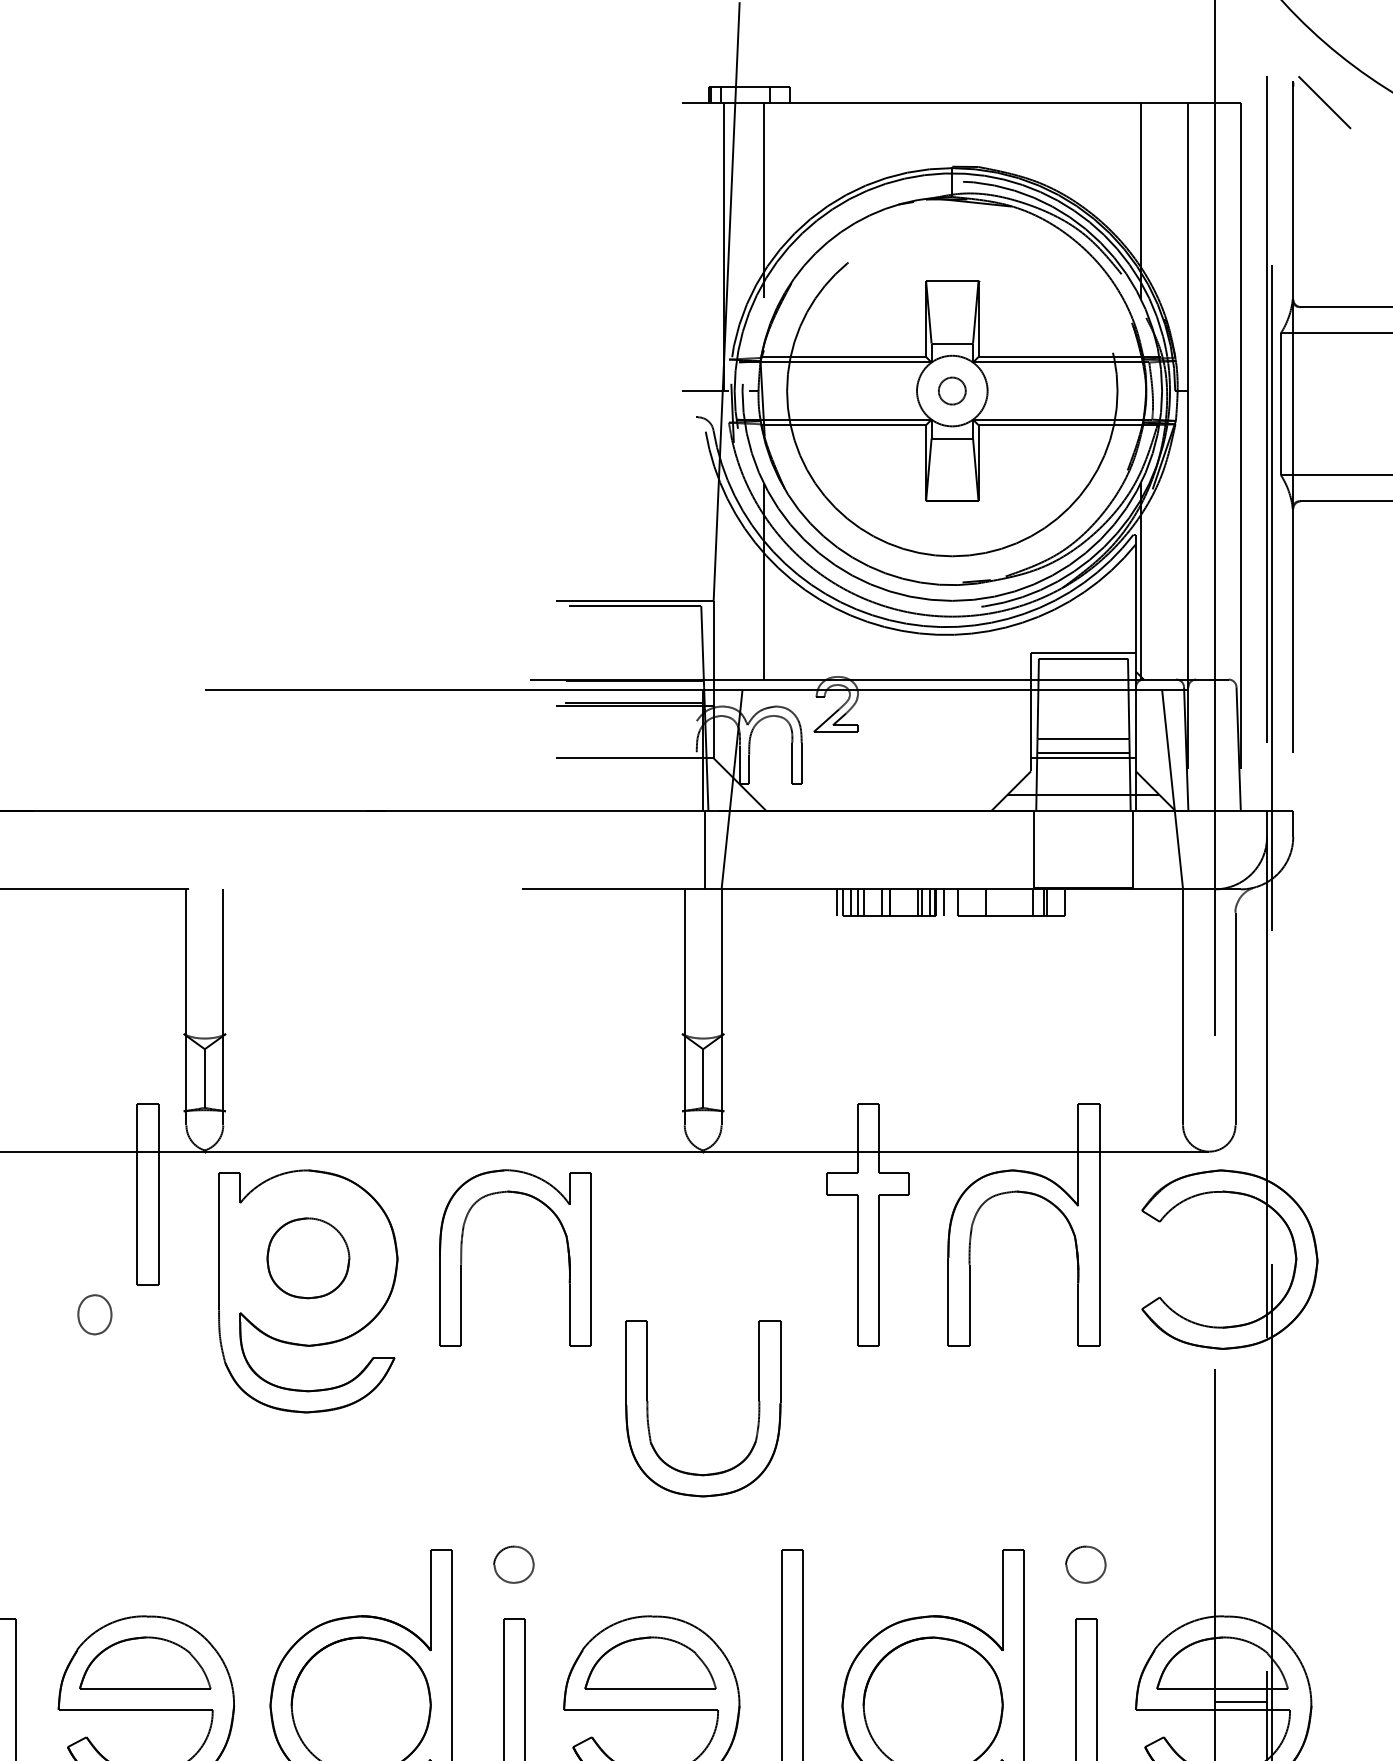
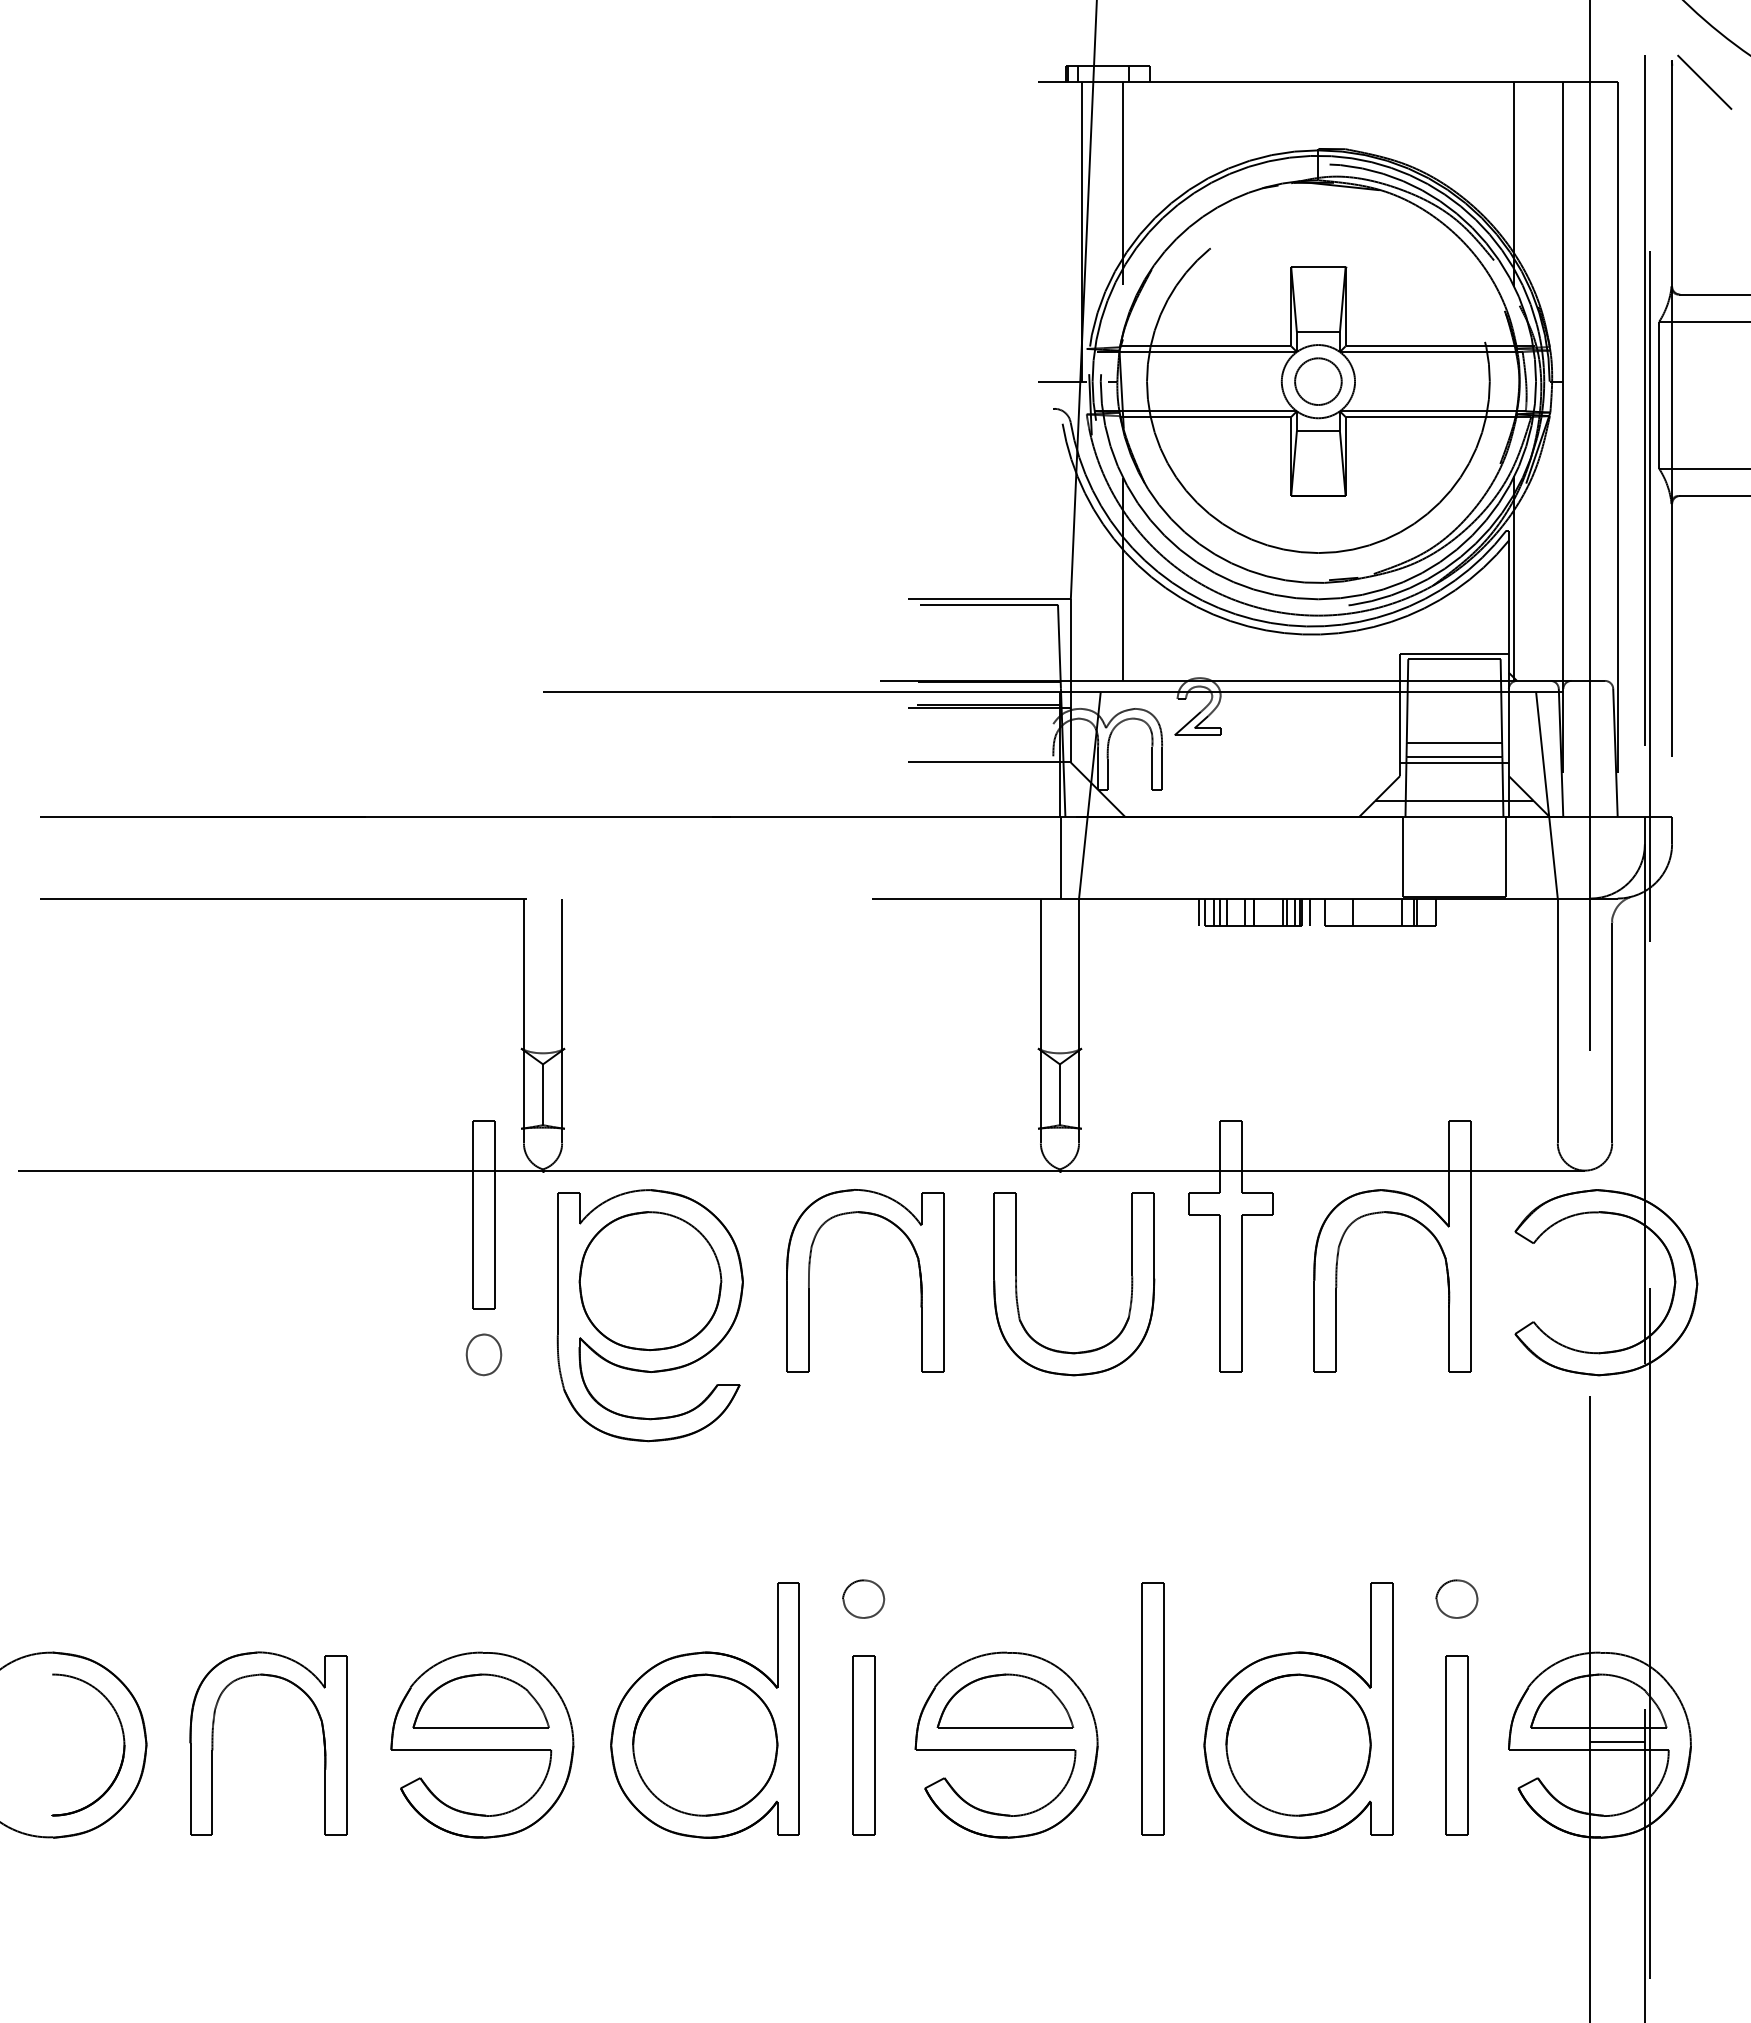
circle: (952, 390) -> (1318, 381), size x1.67
part: (308, 1258) -> (650, 1281), size x1.67
part: (94, 1314) -> (483, 1354), moved
part: (758, 1408) -> (1131, 1284), moved

